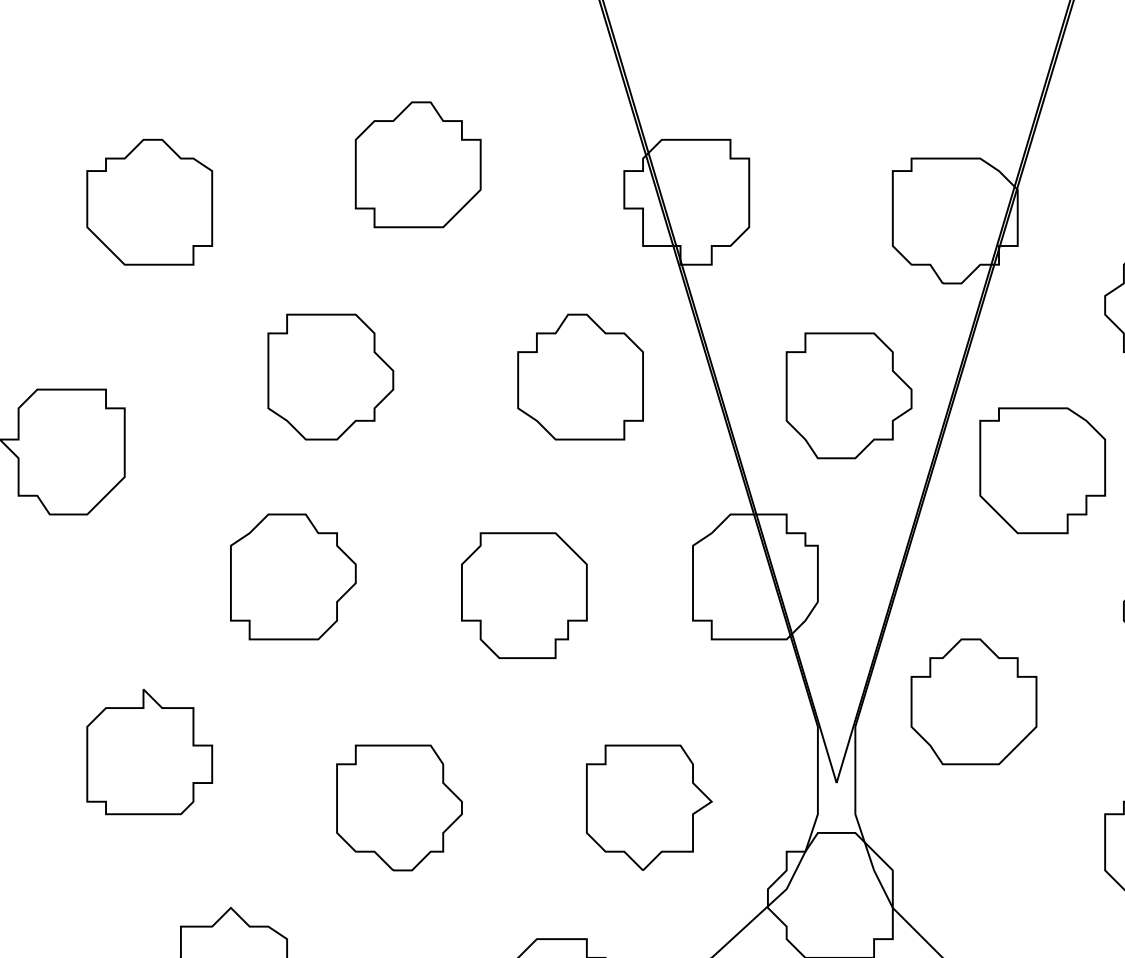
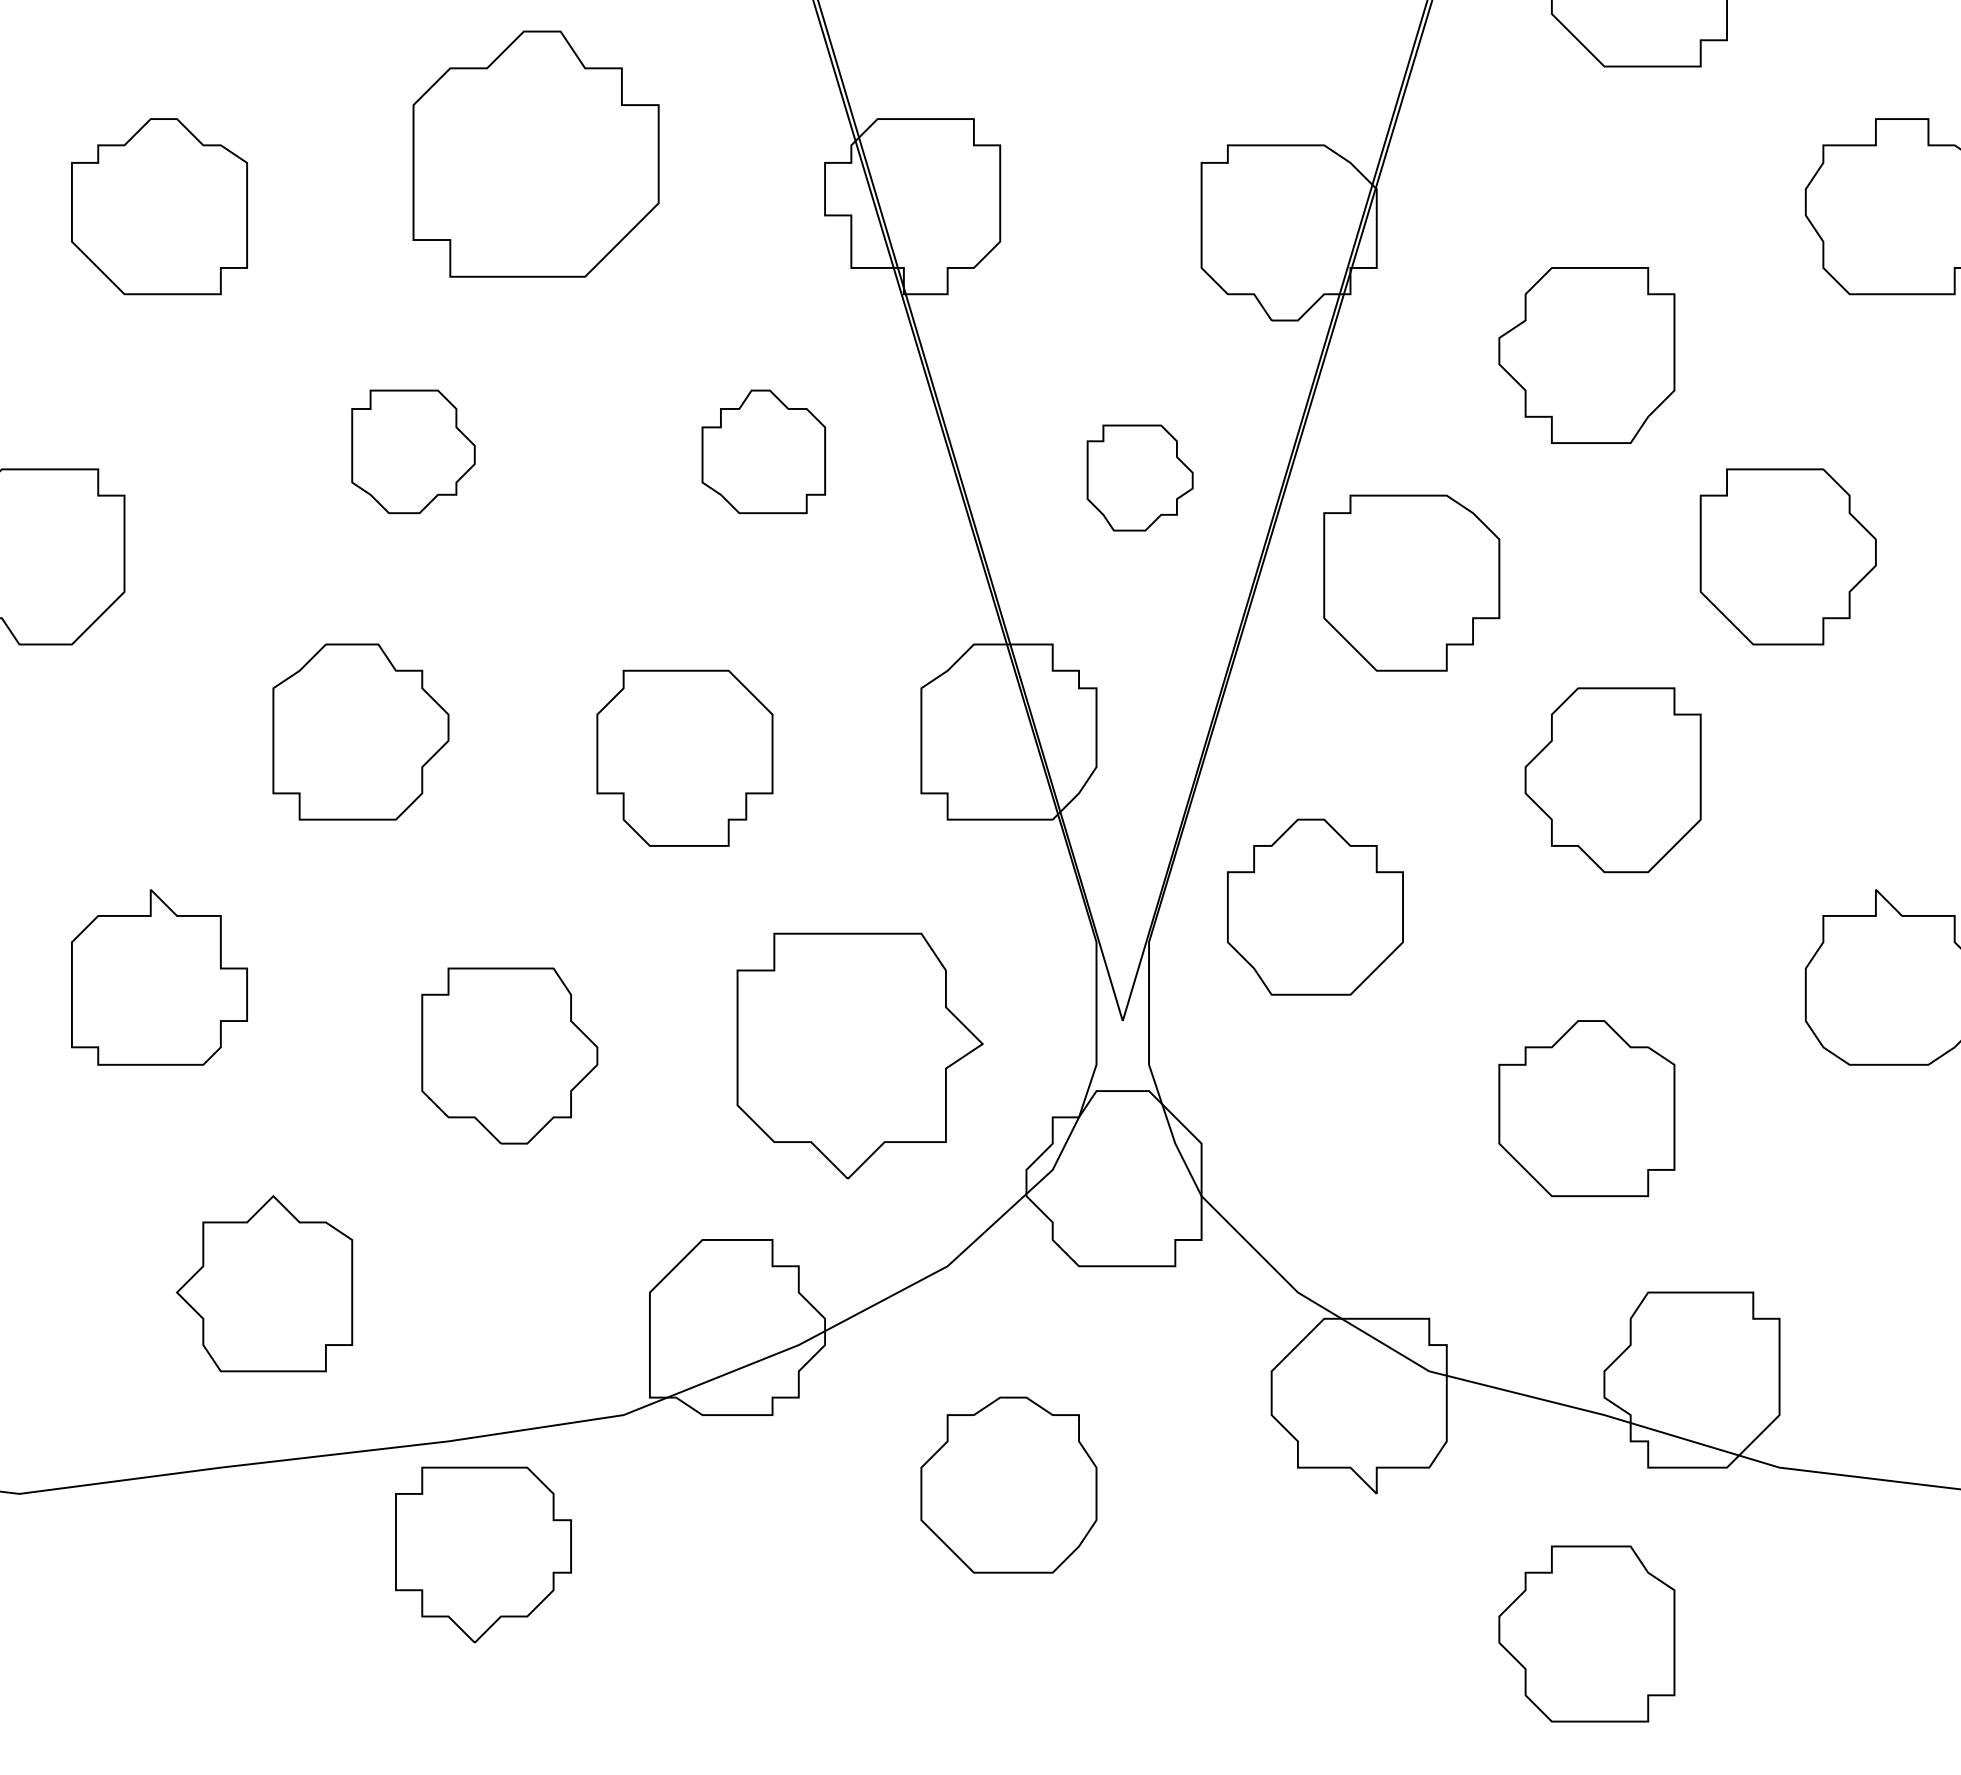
part: (417, 164) -> (535, 153), size x1.4
part: (330, 376) -> (413, 451), size x0.7
part: (580, 376) -> (763, 451), size x0.7
part: (848, 395) -> (1139, 477), size x0.6
part: (648, 807) -> (859, 1055), size x1.4

